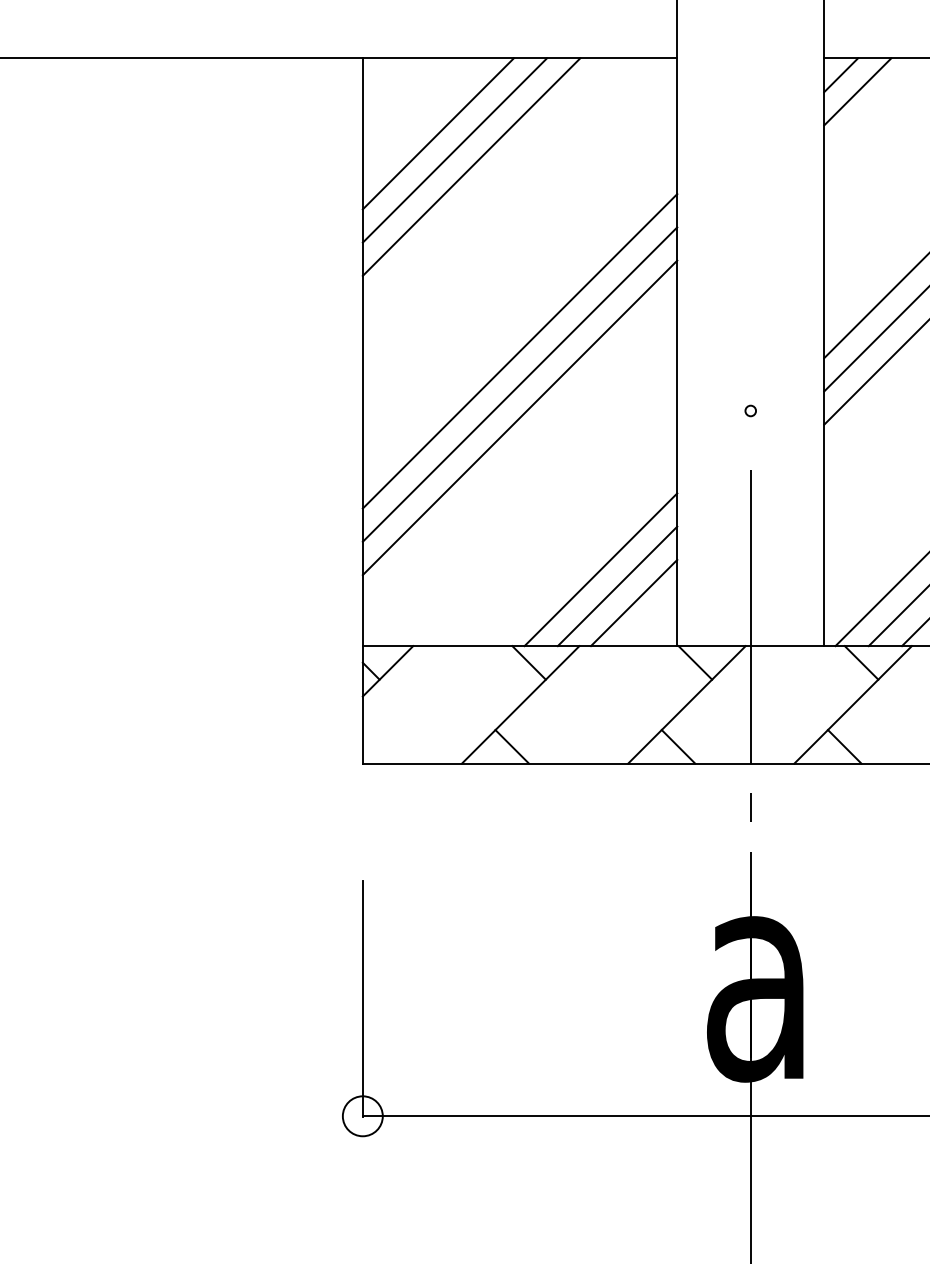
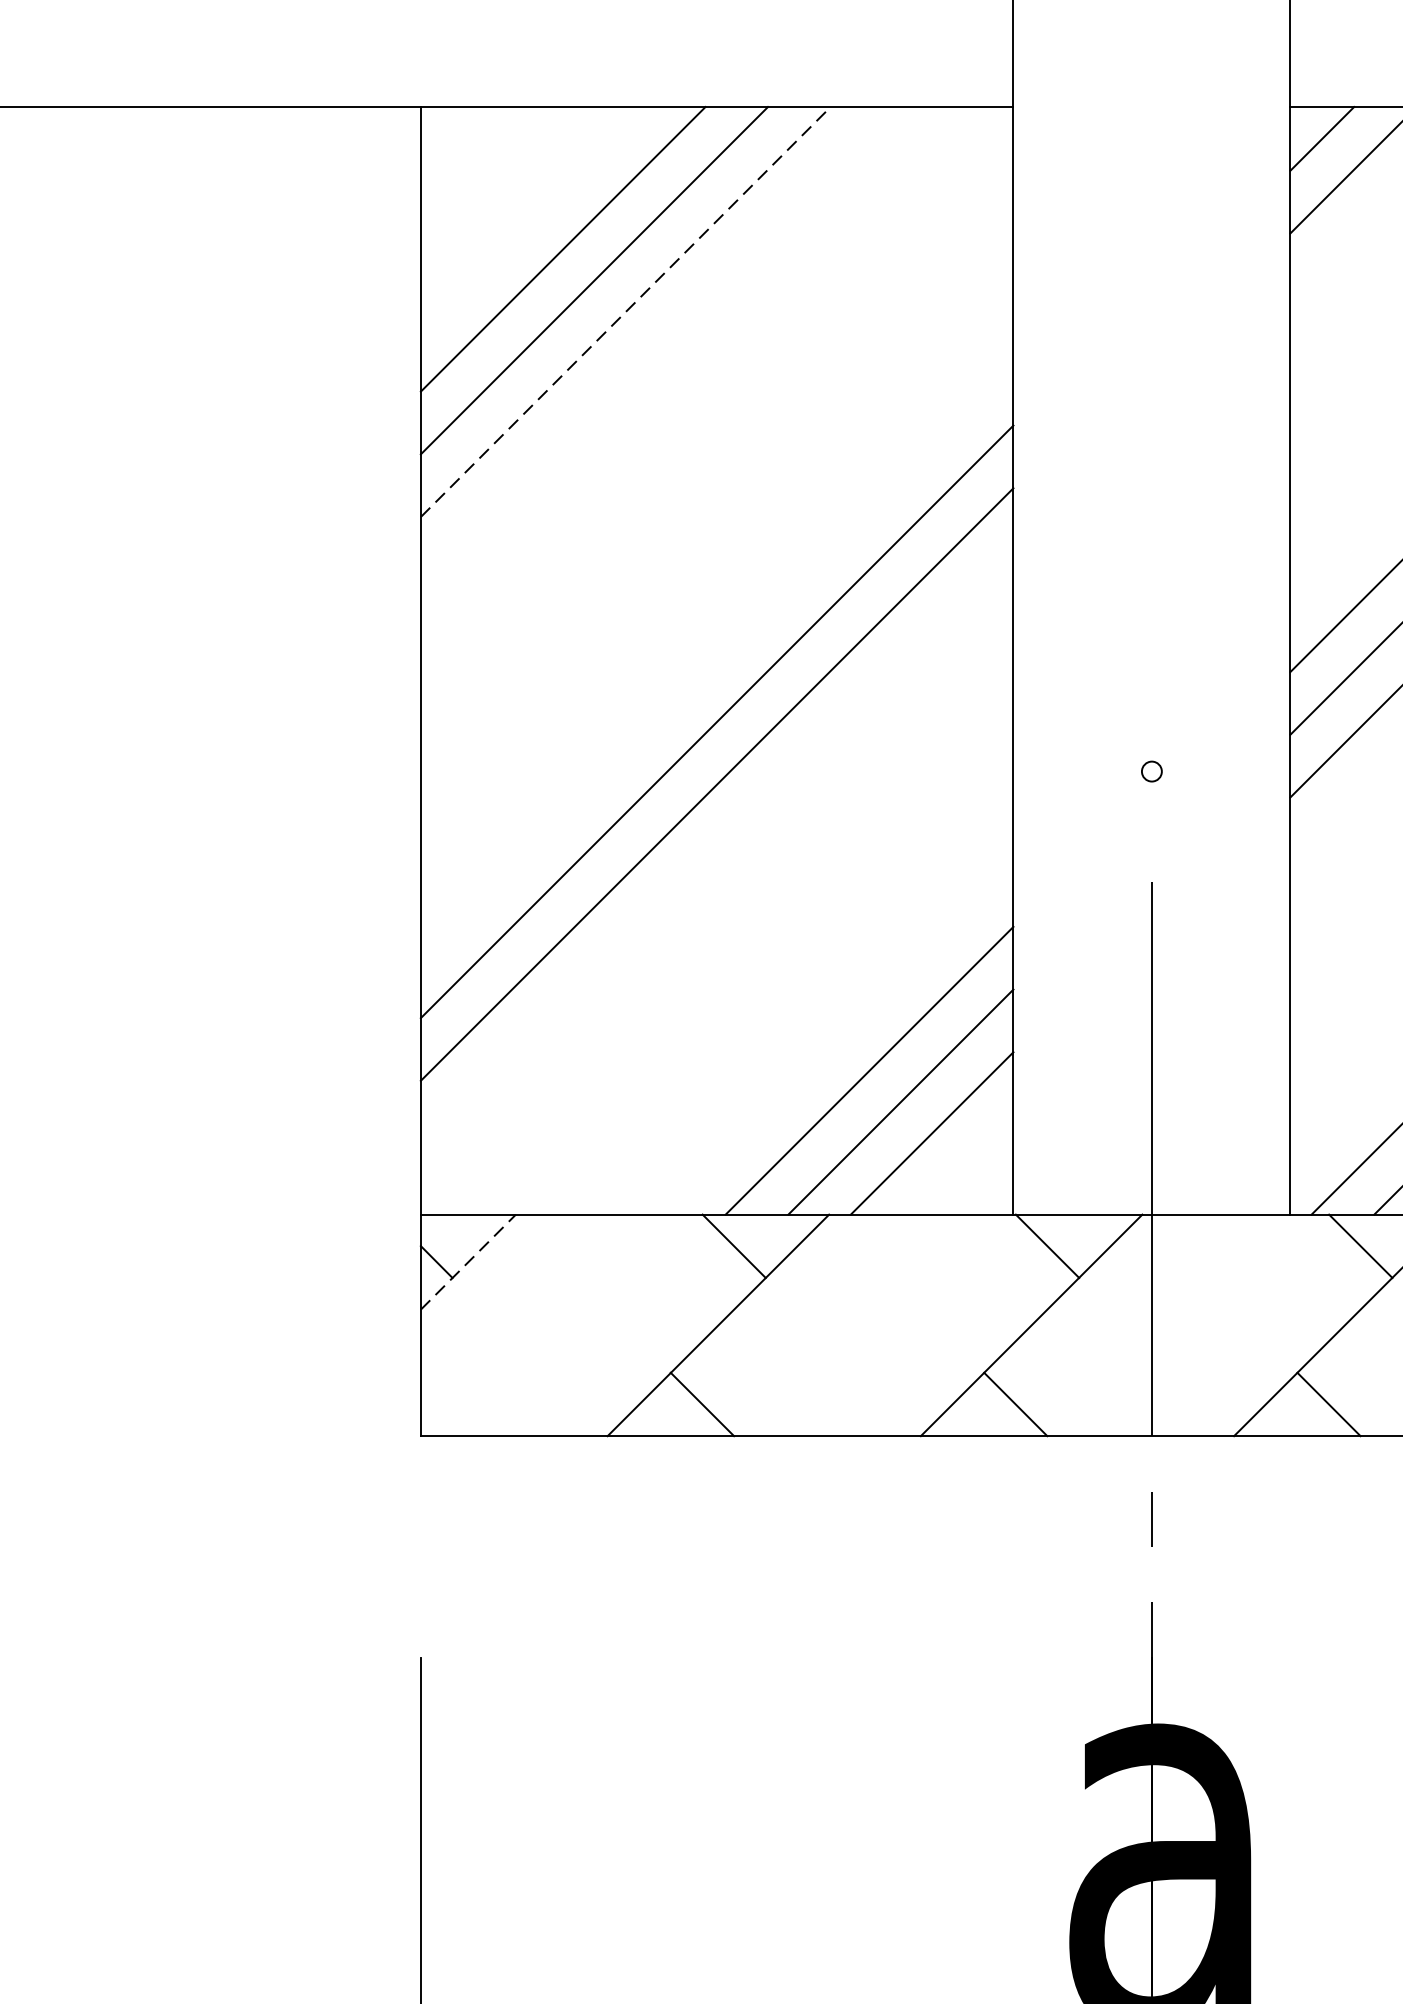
line: (471, 167) -> (625, 312), solid -> dashed
line: (519, 351) -> (716, 659), removed
line: (388, 671) -> (469, 1262), solid -> dashed

